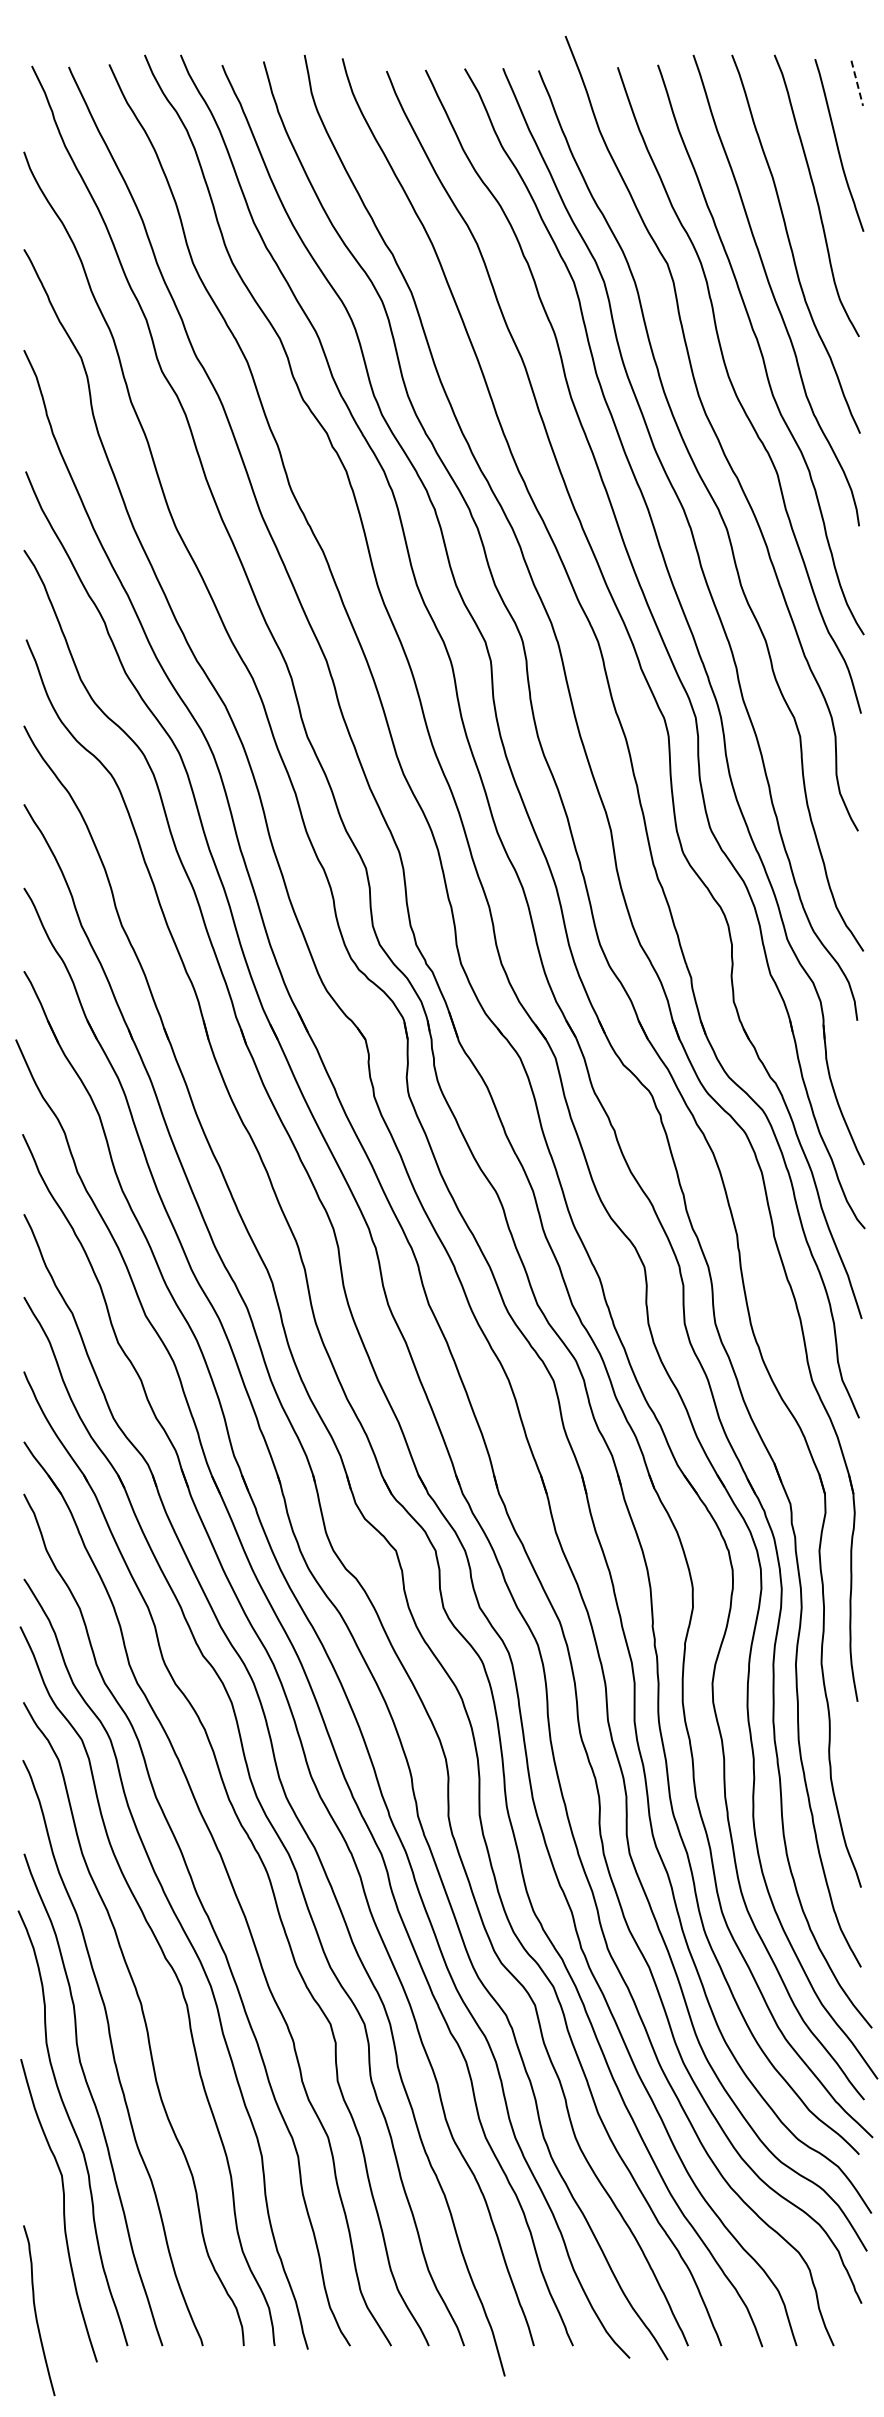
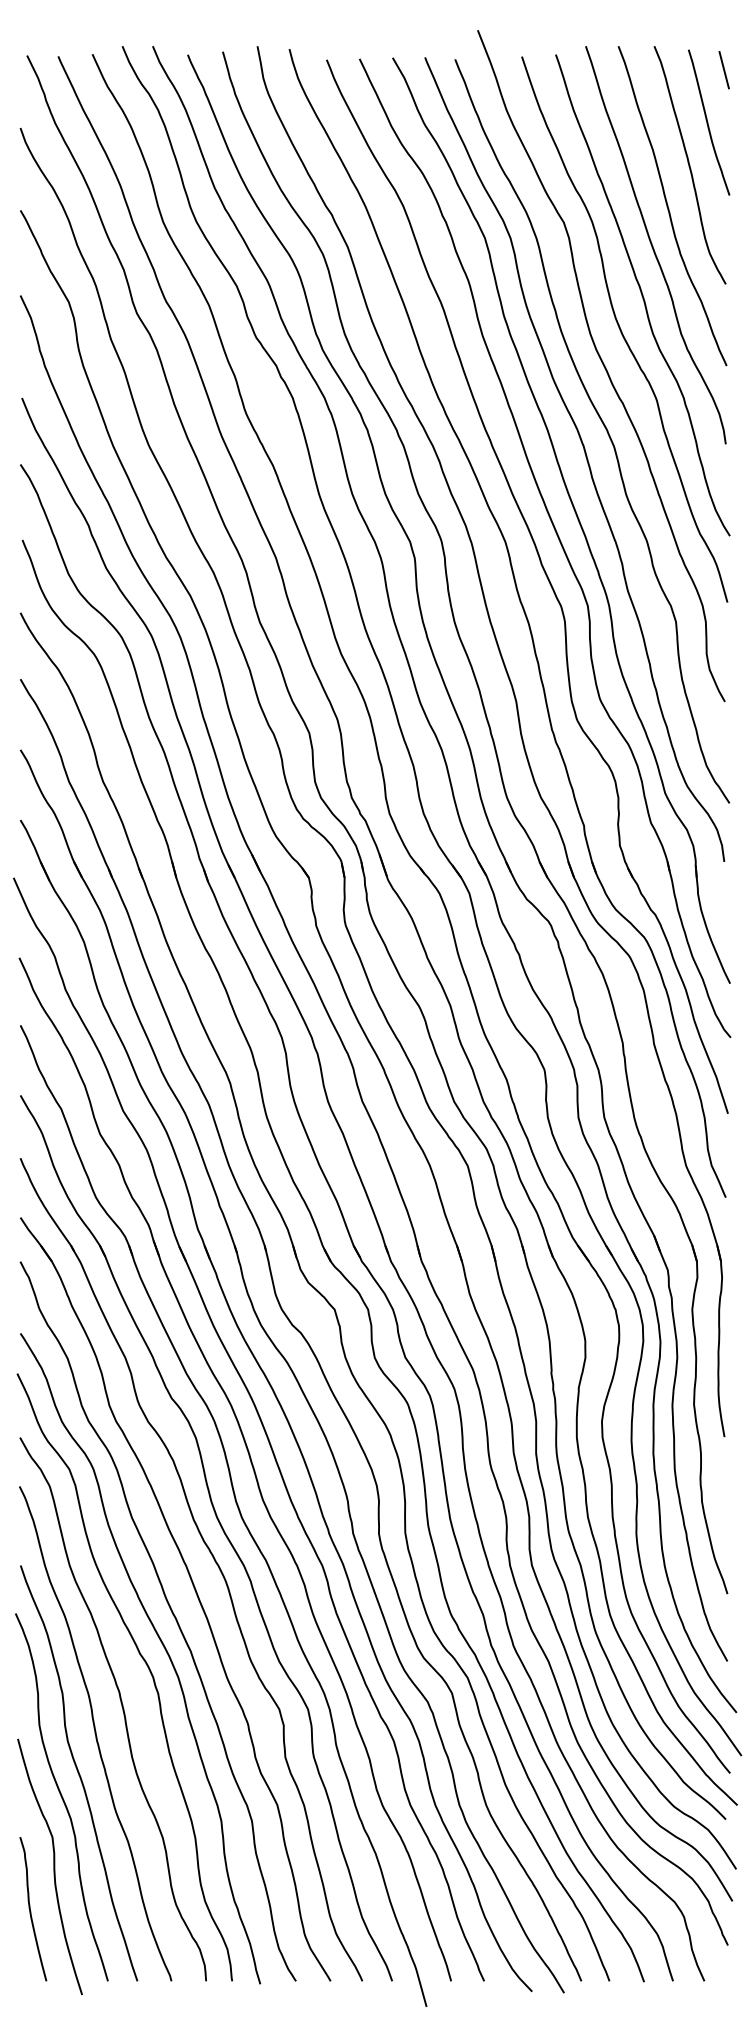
line: (857, 83) -> (724, 70), dashed -> solid
curve: (36, 2311) -> (31, 1909), moved

